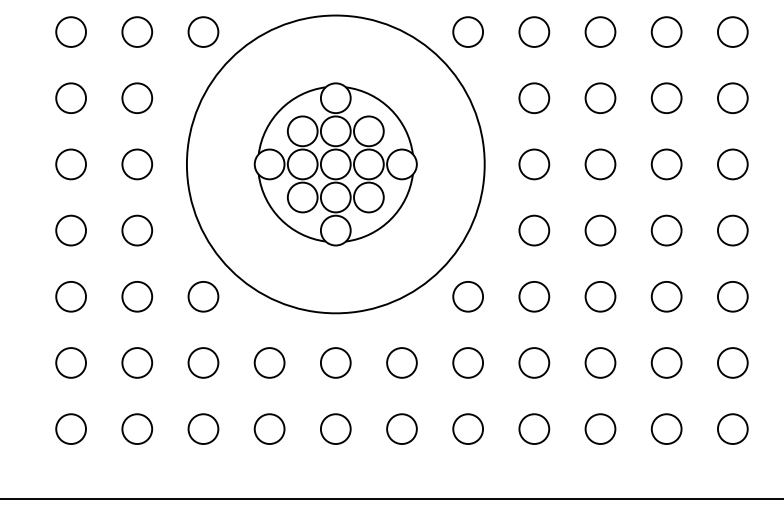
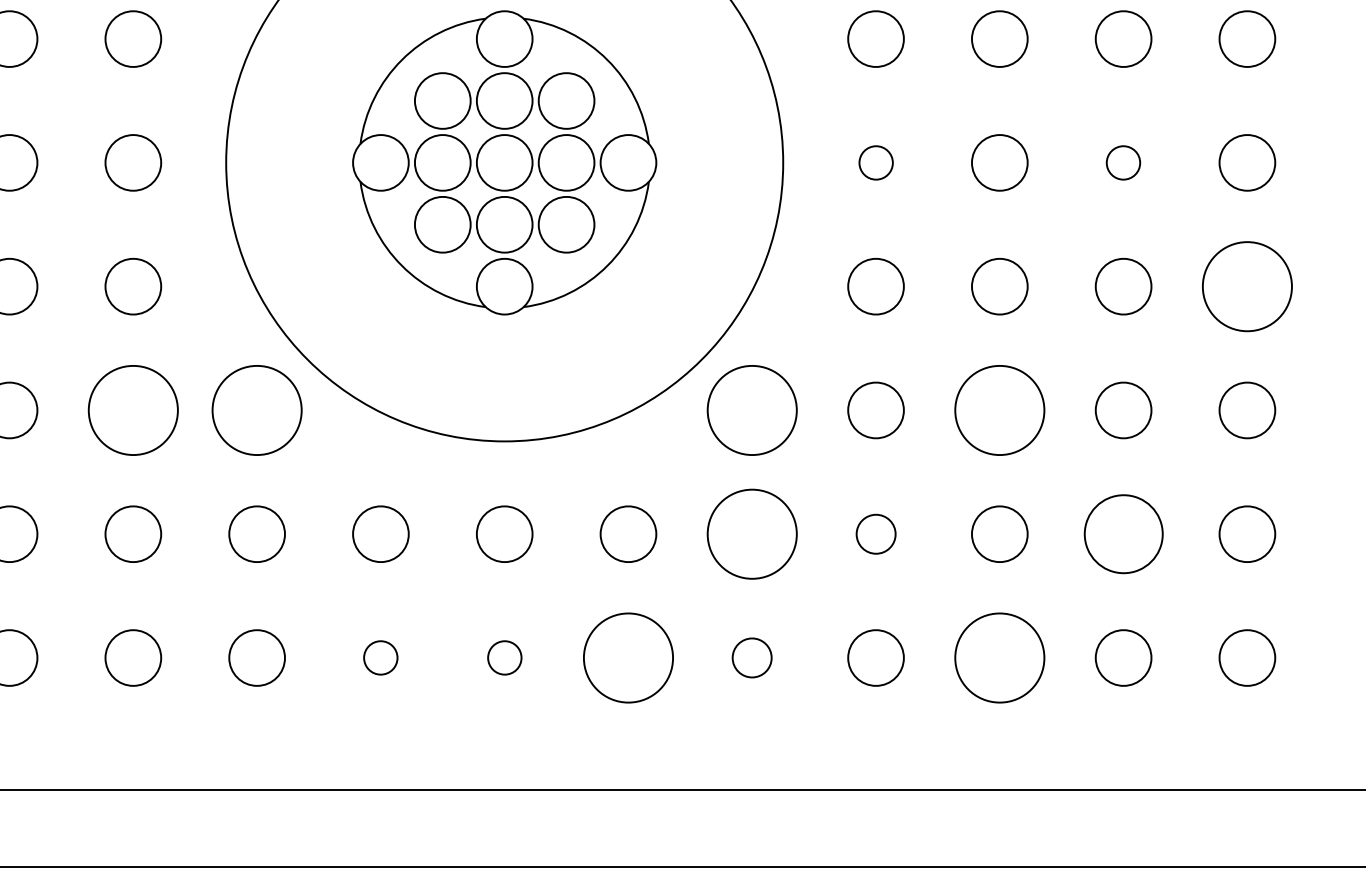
circle: (534, 164) -> (876, 163), size x0.6
circle: (666, 164) -> (1123, 163), size x0.6
circle: (732, 230) -> (1246, 286), size x1.6
circle: (137, 296) -> (133, 409), size x1.6
circle: (203, 296) -> (257, 409), size x1.6
circle: (468, 296) -> (752, 409), size x1.6
circle: (600, 296) -> (999, 409), size x1.6
circle: (468, 362) -> (752, 533), size x1.6
circle: (534, 362) -> (876, 533), size x0.7
circle: (666, 362) -> (1123, 533), size x1.4
circle: (269, 428) -> (380, 656), size x0.6
circle: (335, 428) -> (504, 656), size x0.6
circle: (467, 428) -> (751, 656), size x0.7
circle: (401, 429) -> (627, 658), size x1.6
circle: (600, 429) -> (999, 658), size x1.6

